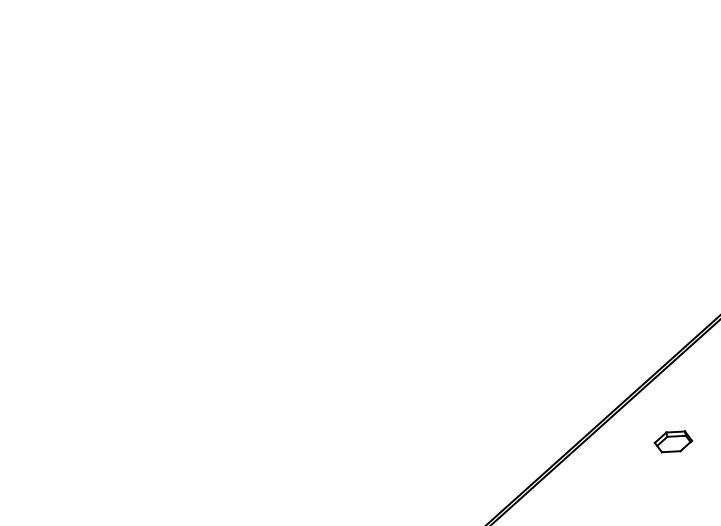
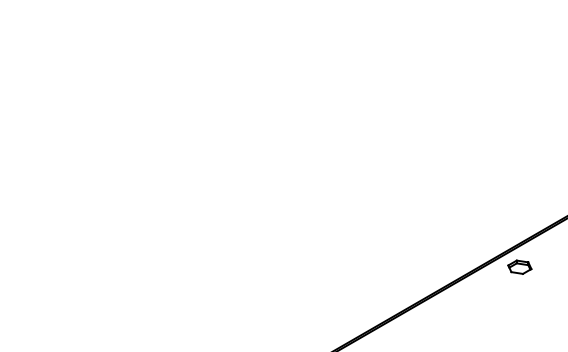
part: (672, 440) -> (519, 266), moved

